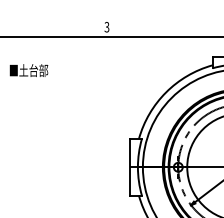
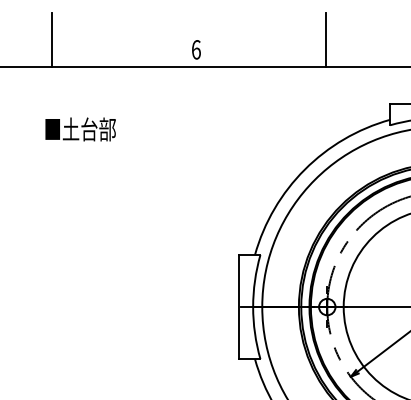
line: (28, 21) -> (52, 39), added
line: (177, 21) -> (325, 39), added
text: (106, 27) -> (195, 50), 3 -> 6
text: (28, 70) -> (79, 129), moved

